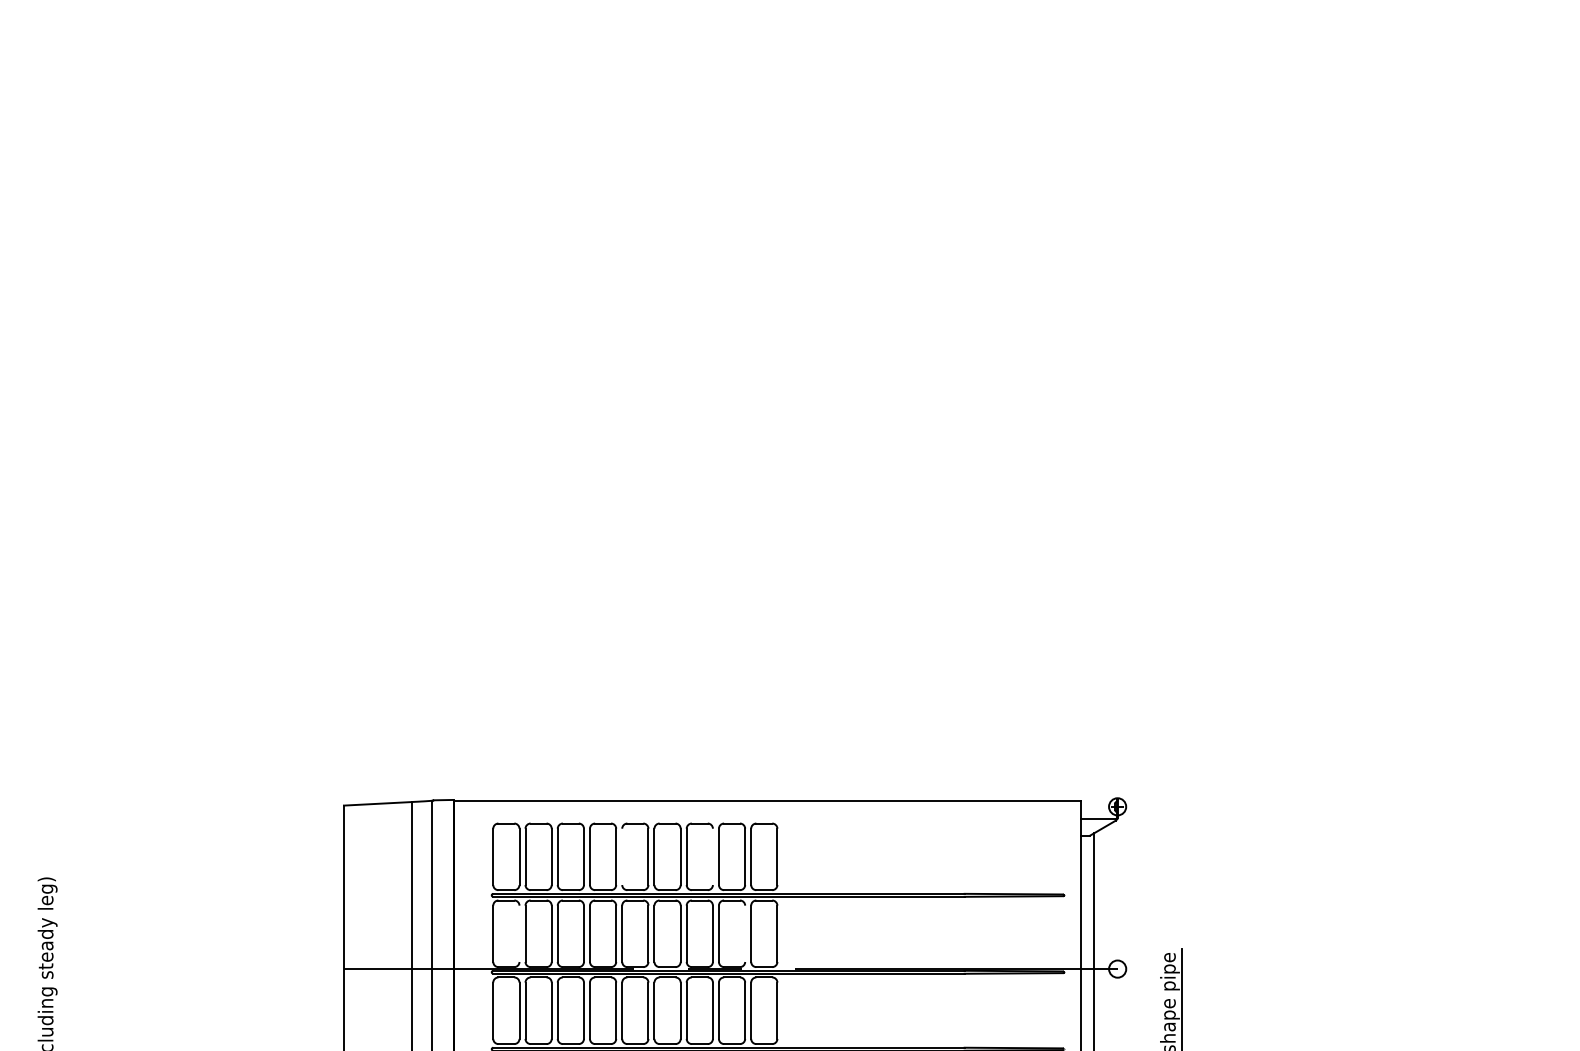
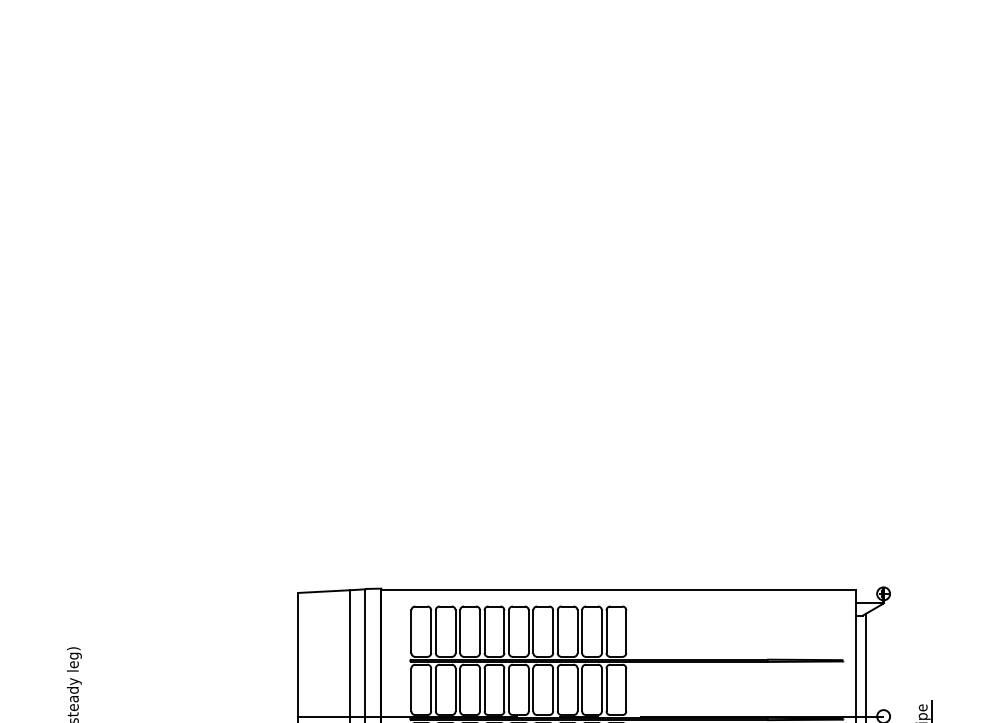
line: (622, 856) -> (509, 631), added
line: (712, 856) -> (577, 631), added
line: (519, 933) -> (431, 689), added
line: (745, 933) -> (602, 689), added

